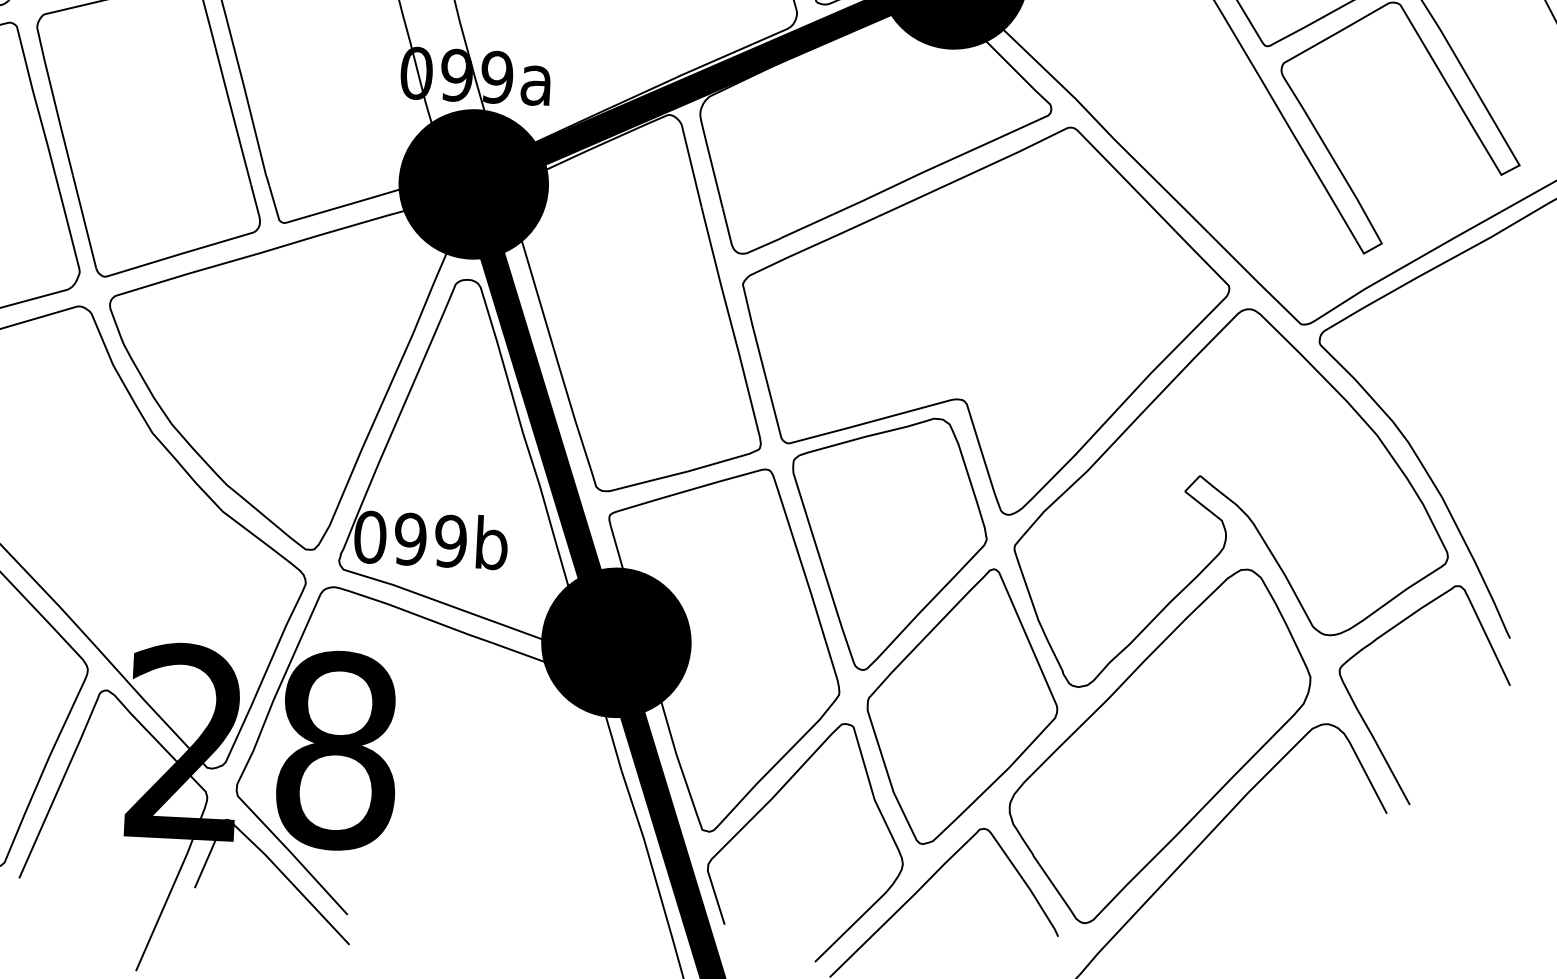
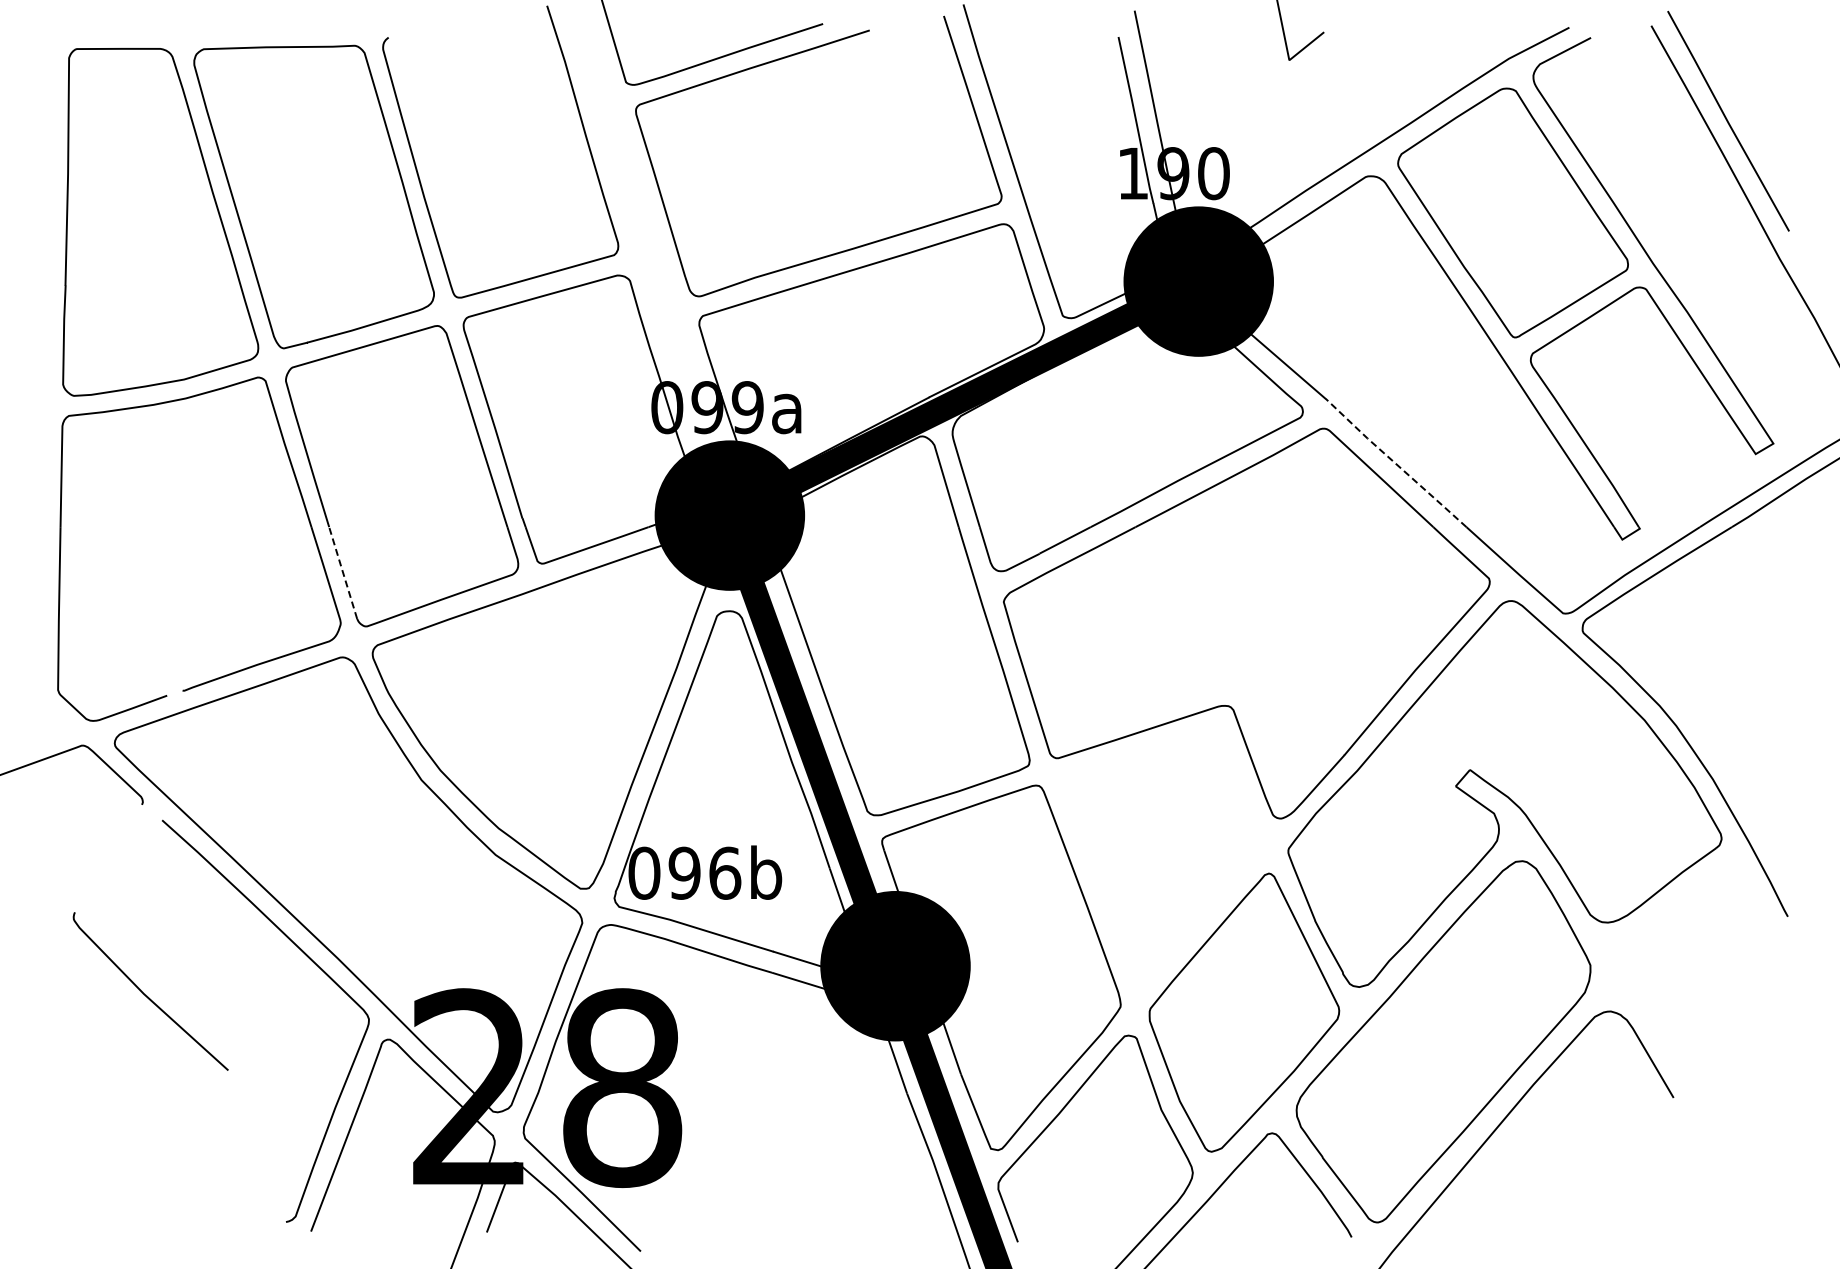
line: (1141, 166) -> (1395, 463), solid -> dashed
line: (85, 221) -> (343, 572), solid -> dashed
text: (451, 540) -> (725, 872), 099b -> 096b
part: (887, 543) -> (1161, 853), removed
part: (1367, 724) -> (1649, 1009), removed

